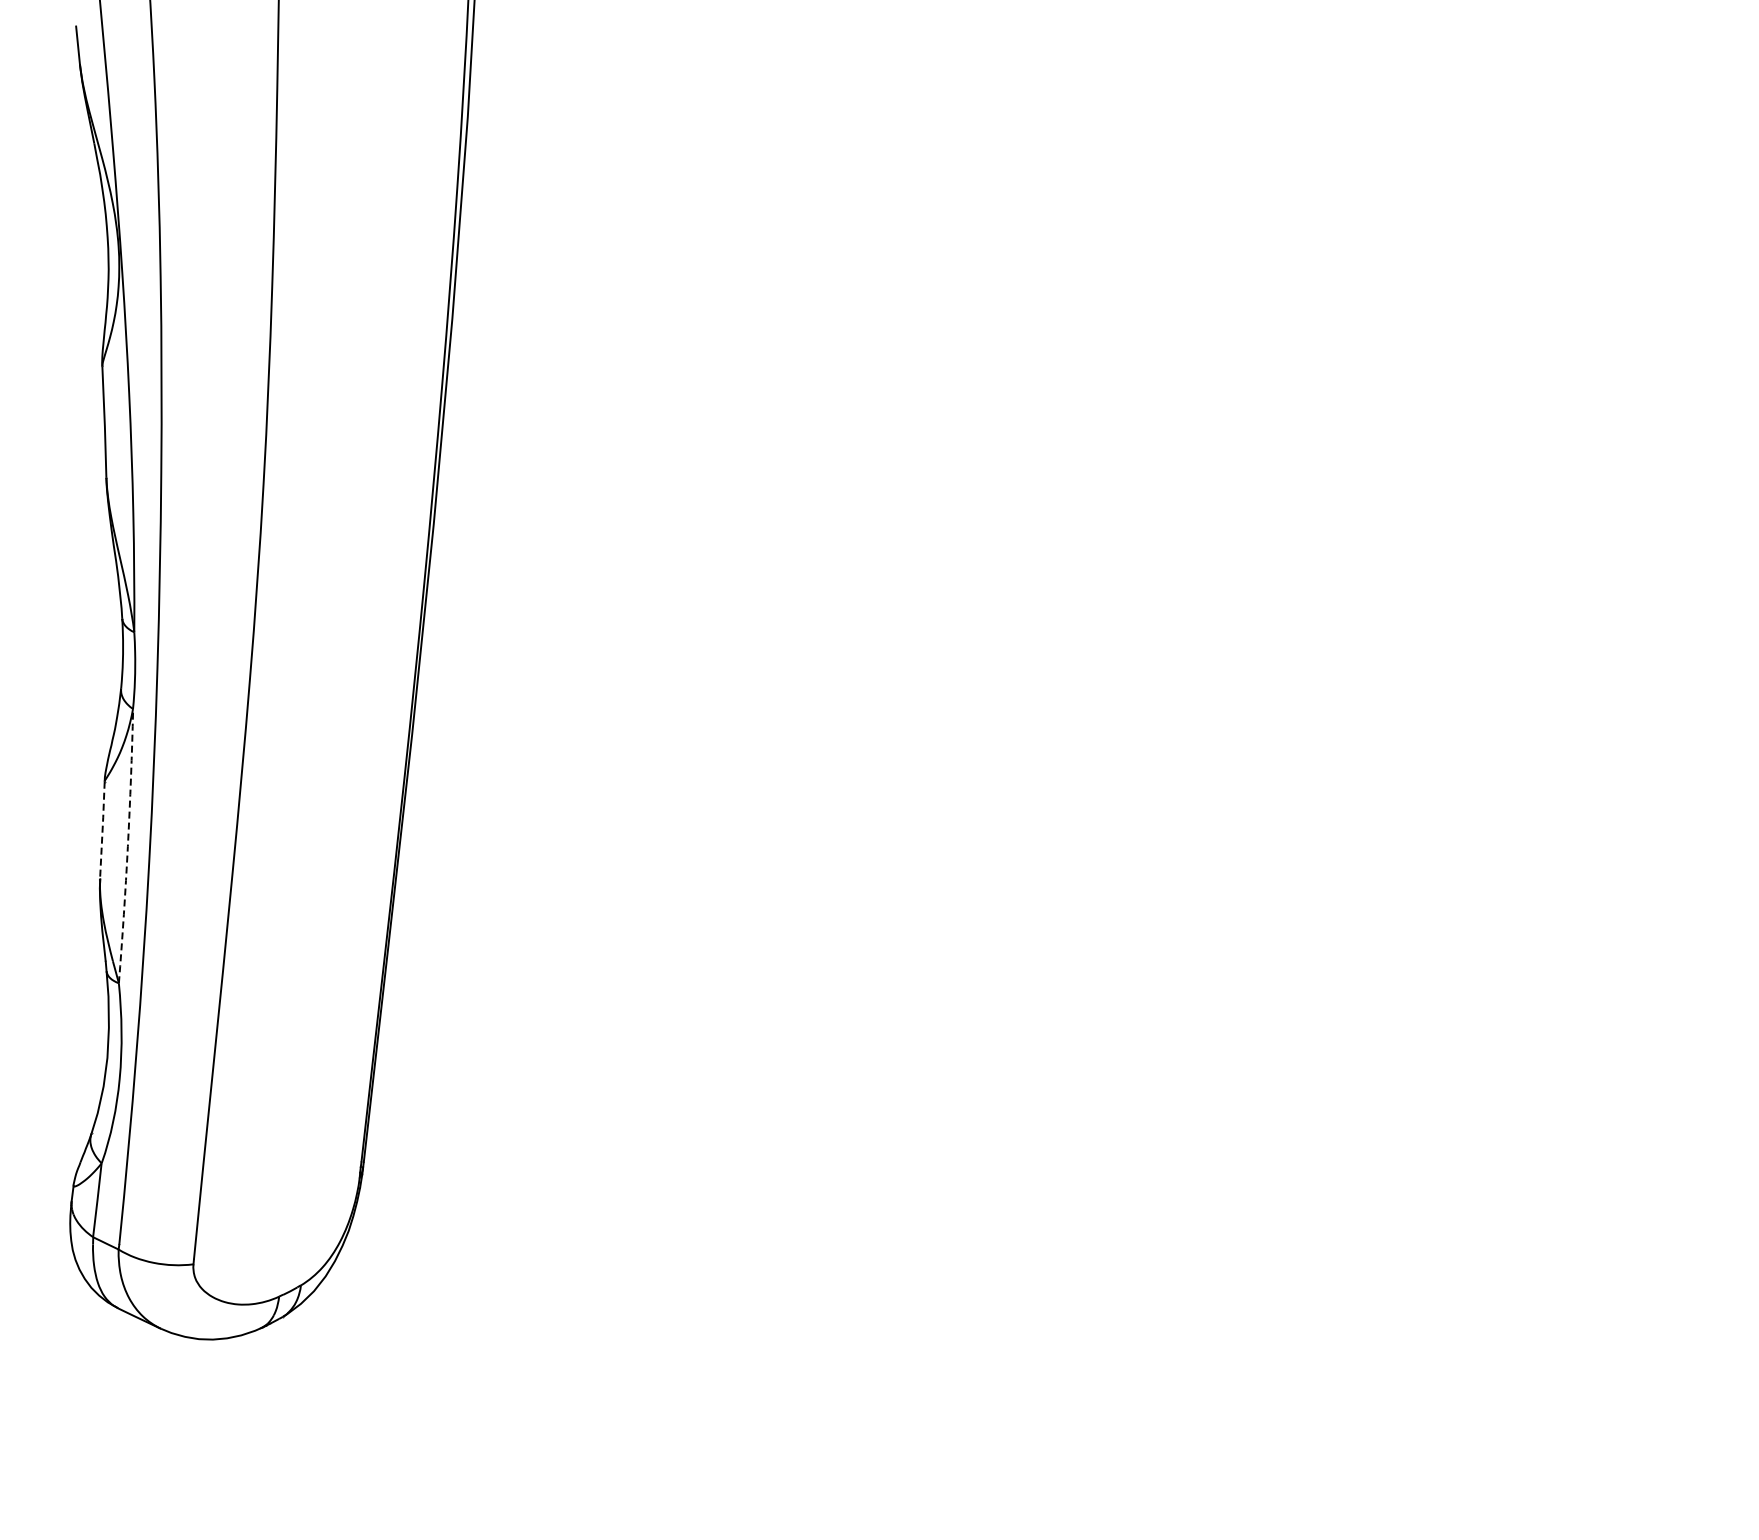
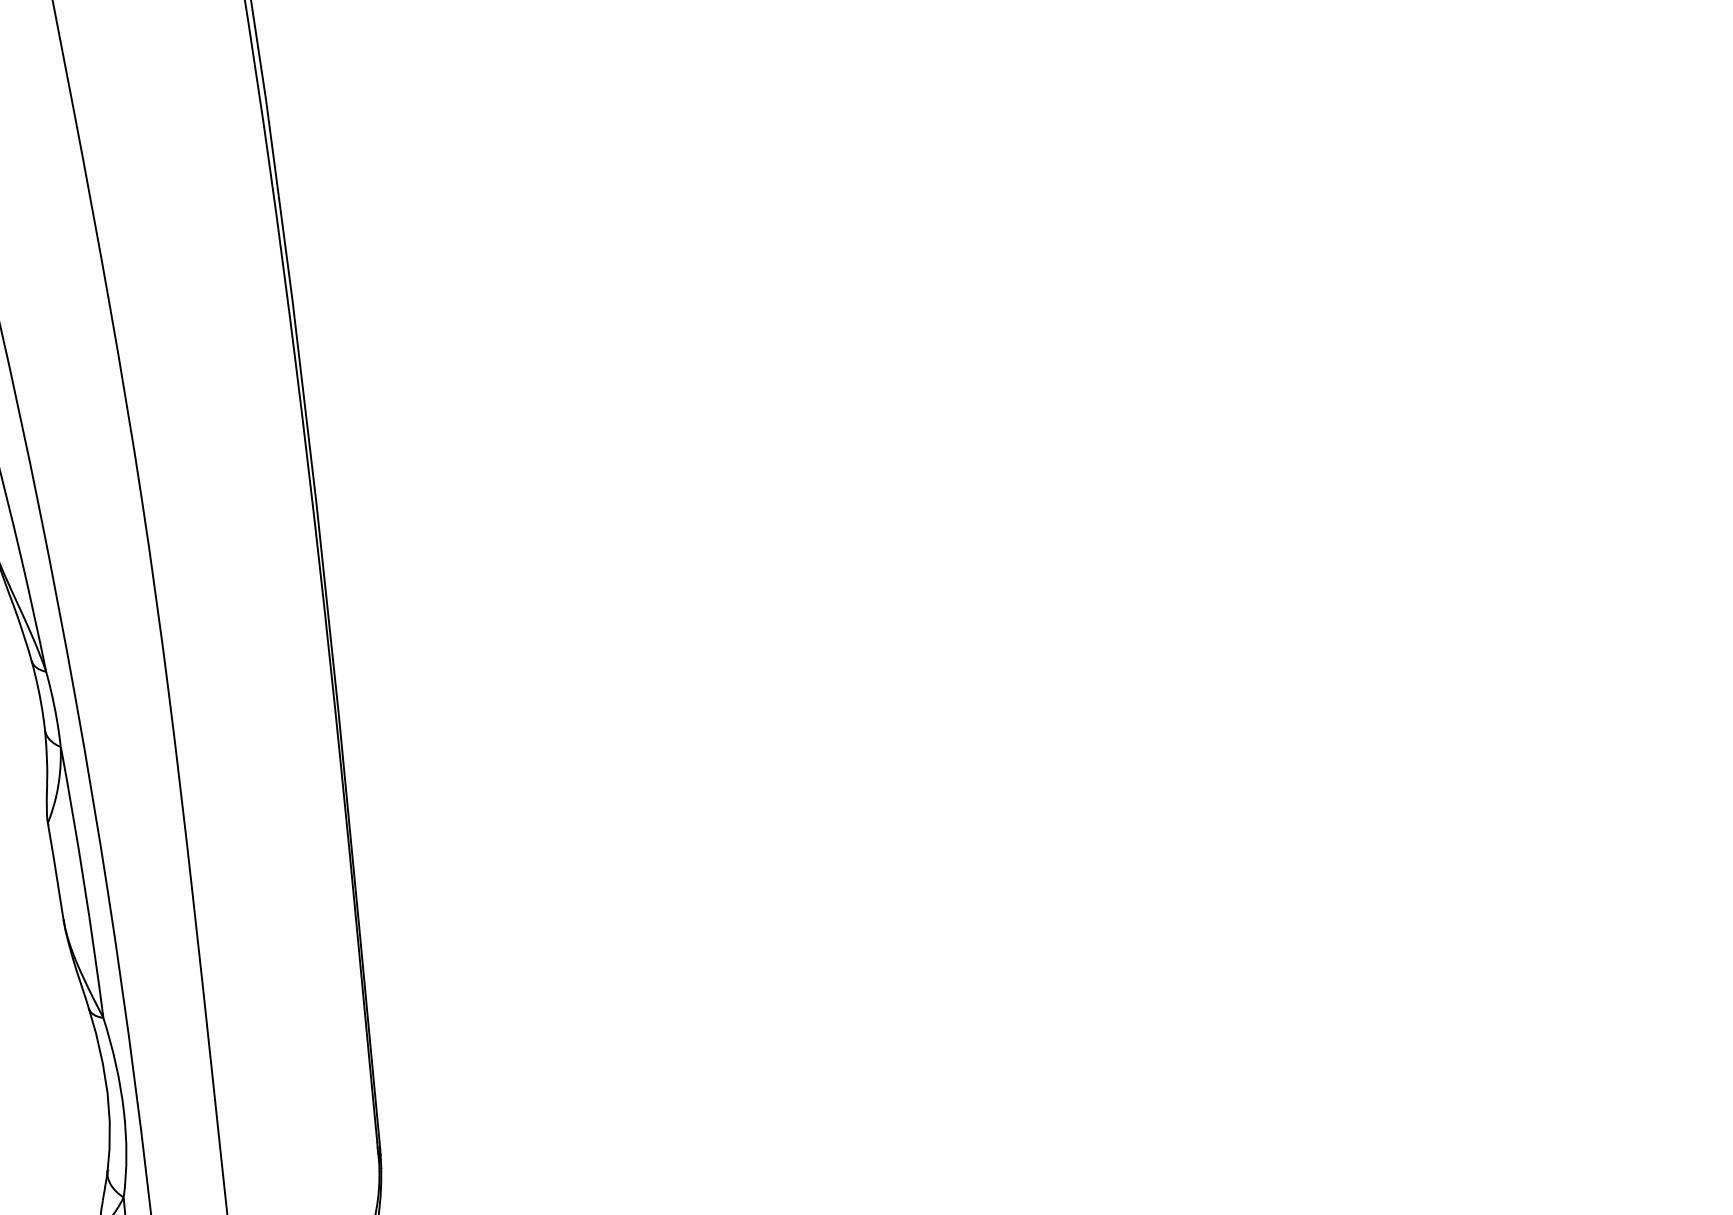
line: (102, 829) -> (55, 871), dashed -> solid
arc: (127, 846) -> (83, 882), dashed -> solid

